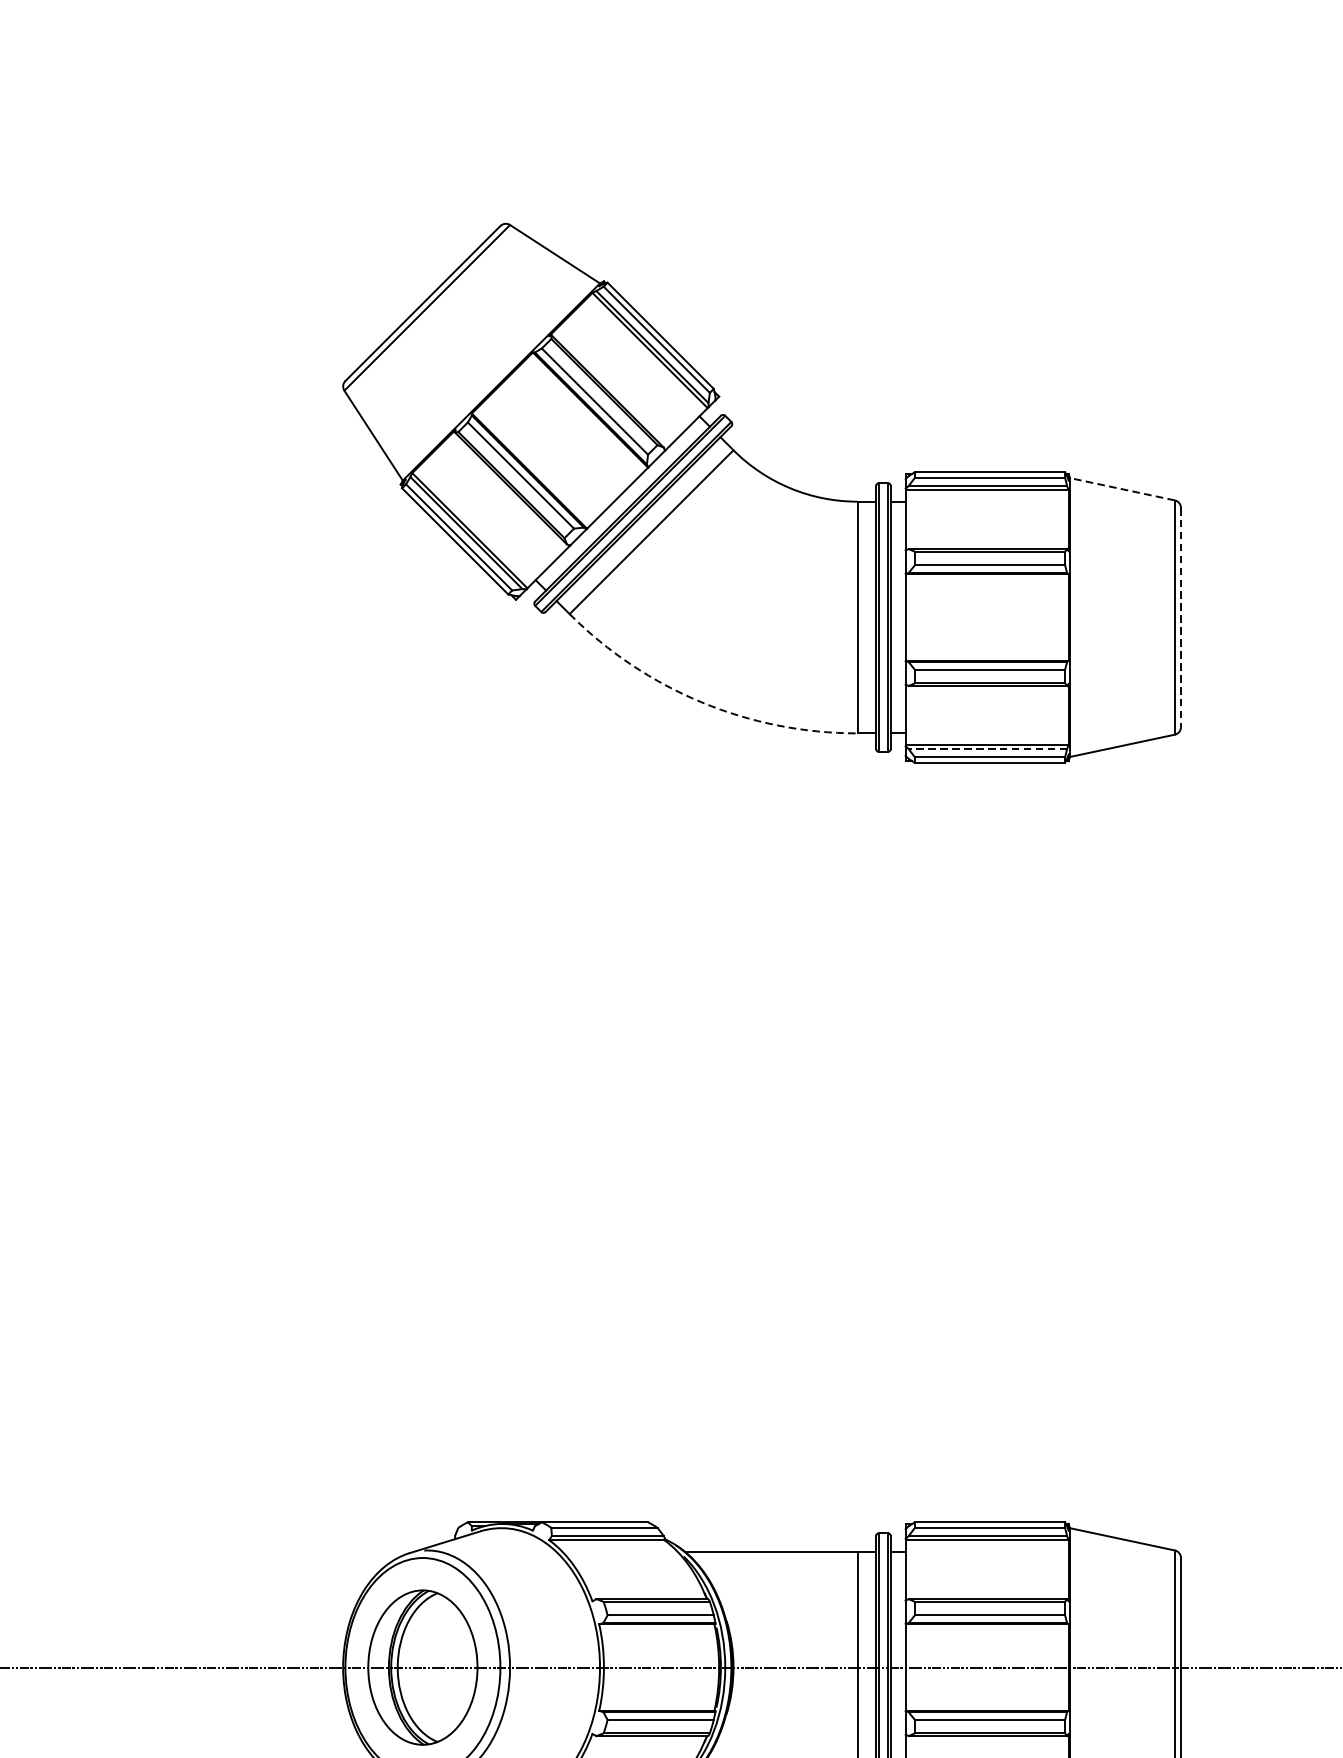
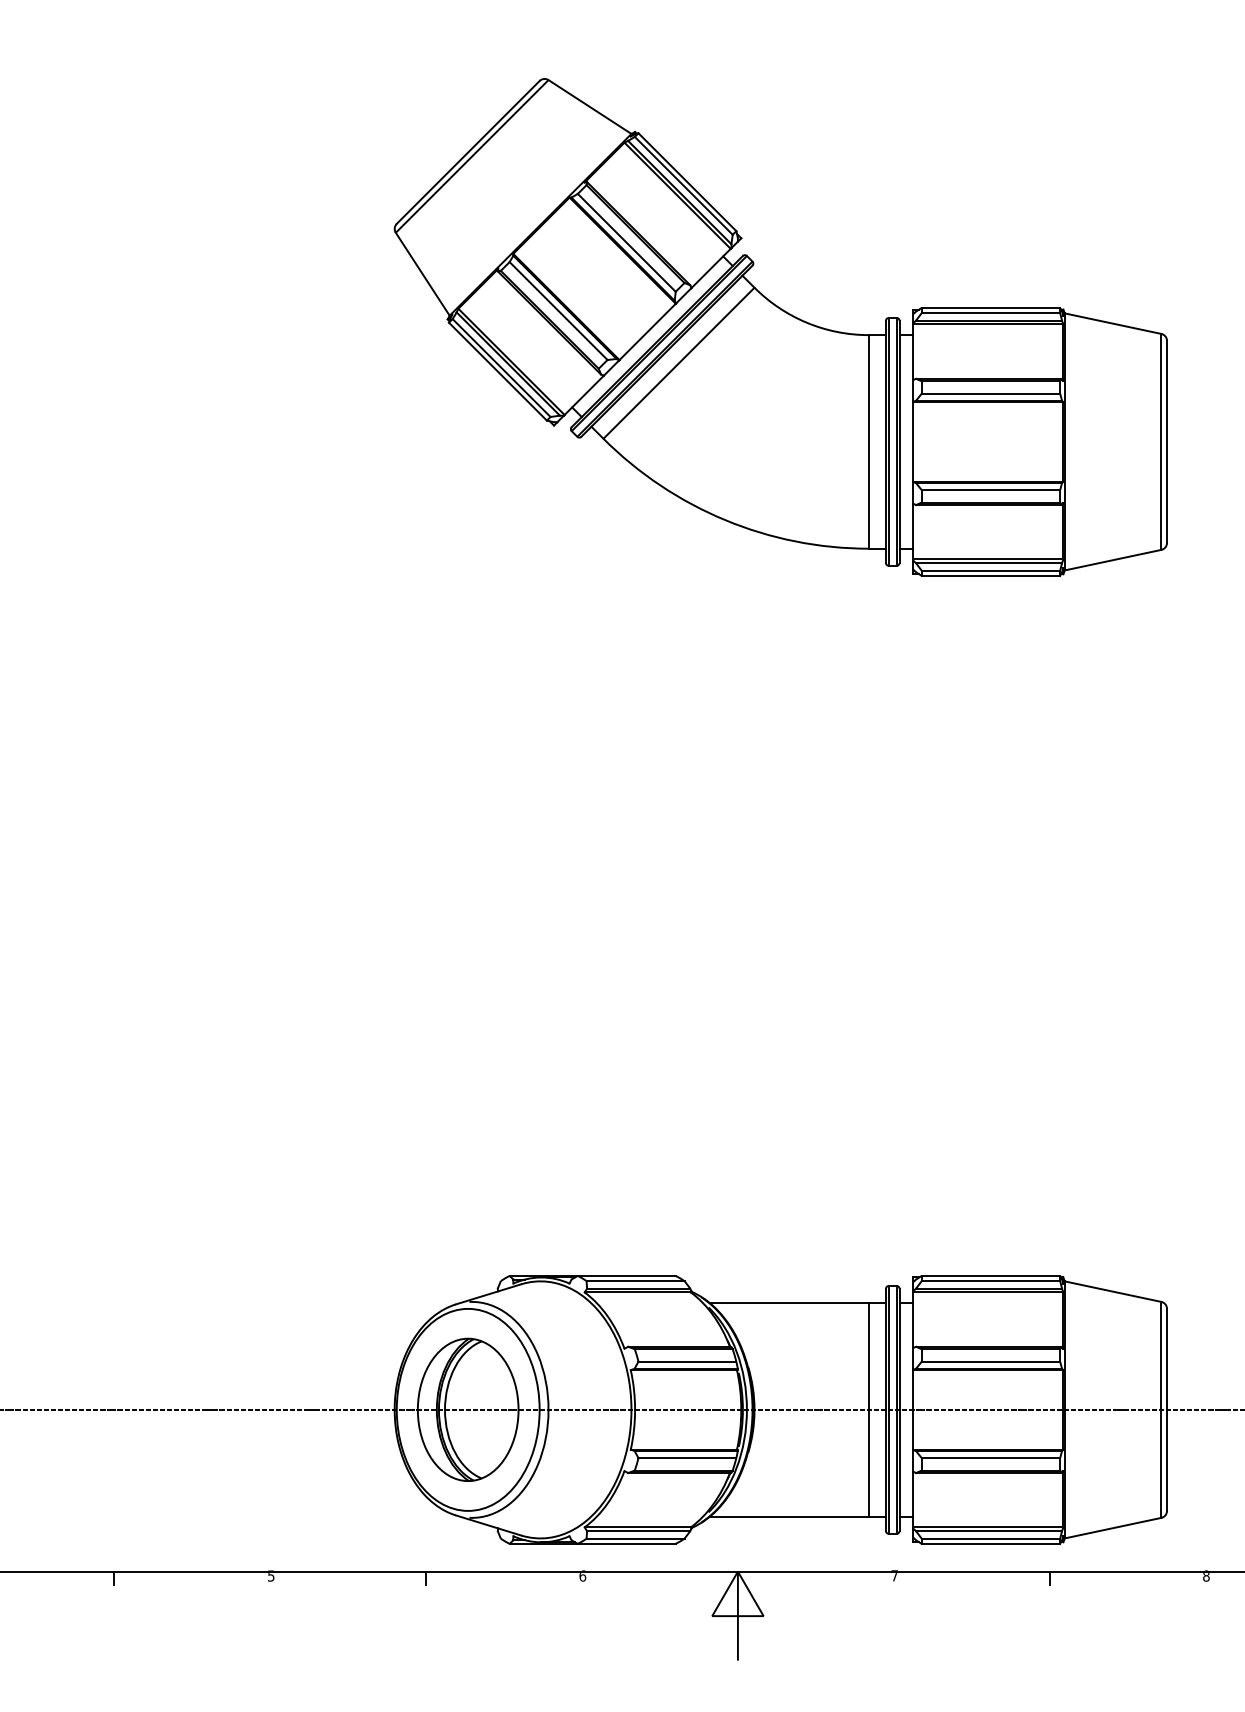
line: (1121, 489) -> (1112, 323), dashed -> solid
line: (1181, 618) -> (1167, 442), dashed -> solid
arc: (702, 702) -> (725, 520), dashed -> solid
line: (988, 749) -> (989, 563), dashed -> solid

